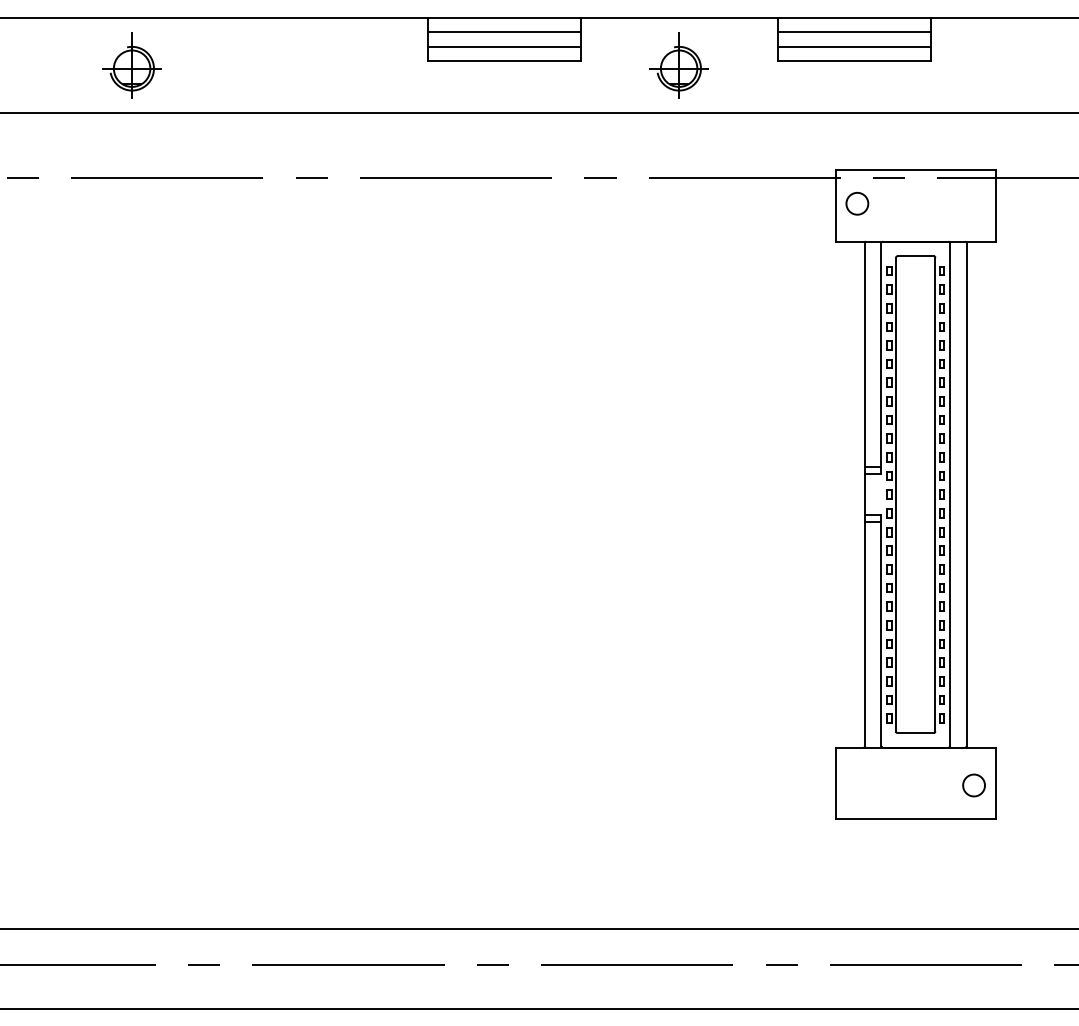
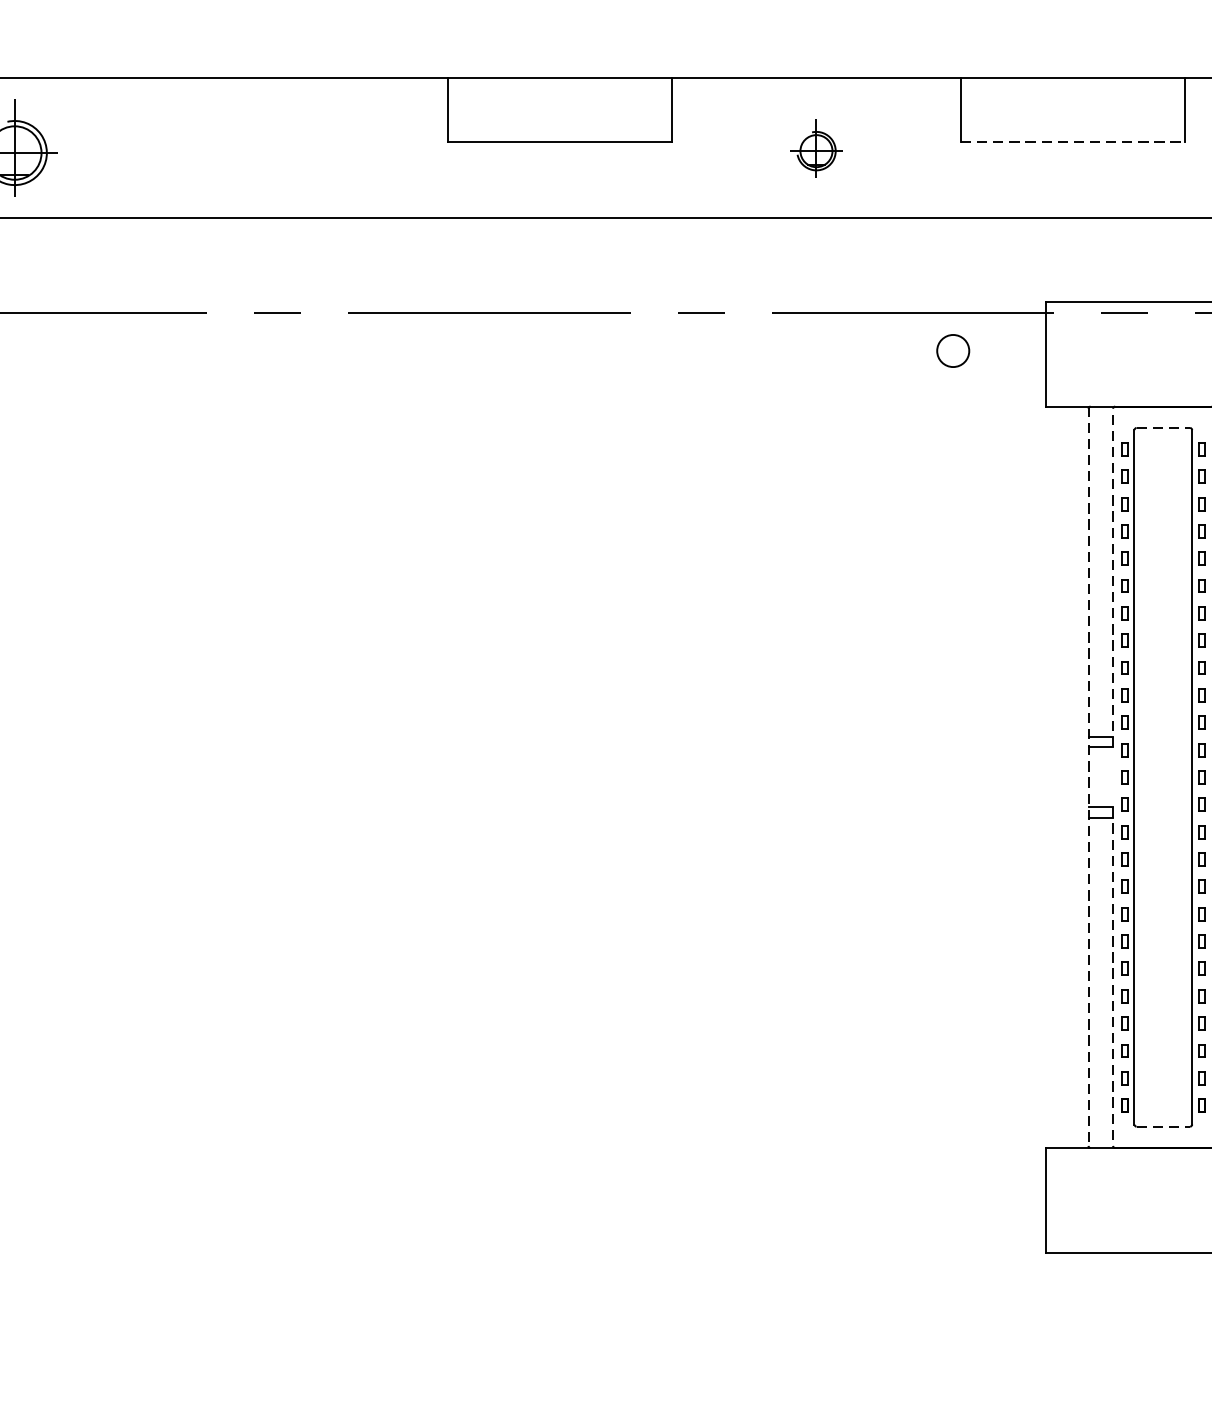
line: (503, 32) -> (559, 99), removed
line: (853, 32) -> (1072, 99), removed
line: (503, 46) -> (559, 120), removed
line: (853, 46) -> (1072, 120), removed
line: (854, 61) -> (1073, 142), solid -> dashed
part: (678, 65) -> (815, 148), size x0.6
circle: (857, 203) -> (953, 350), moved
line: (916, 256) -> (1164, 428), solid -> dashed
line: (881, 358) -> (1113, 577), solid -> dashed
line: (864, 494) -> (1088, 777), solid -> dashed
line: (881, 630) -> (1113, 976), solid -> dashed
line: (916, 732) -> (1164, 1125), solid -> dashed

